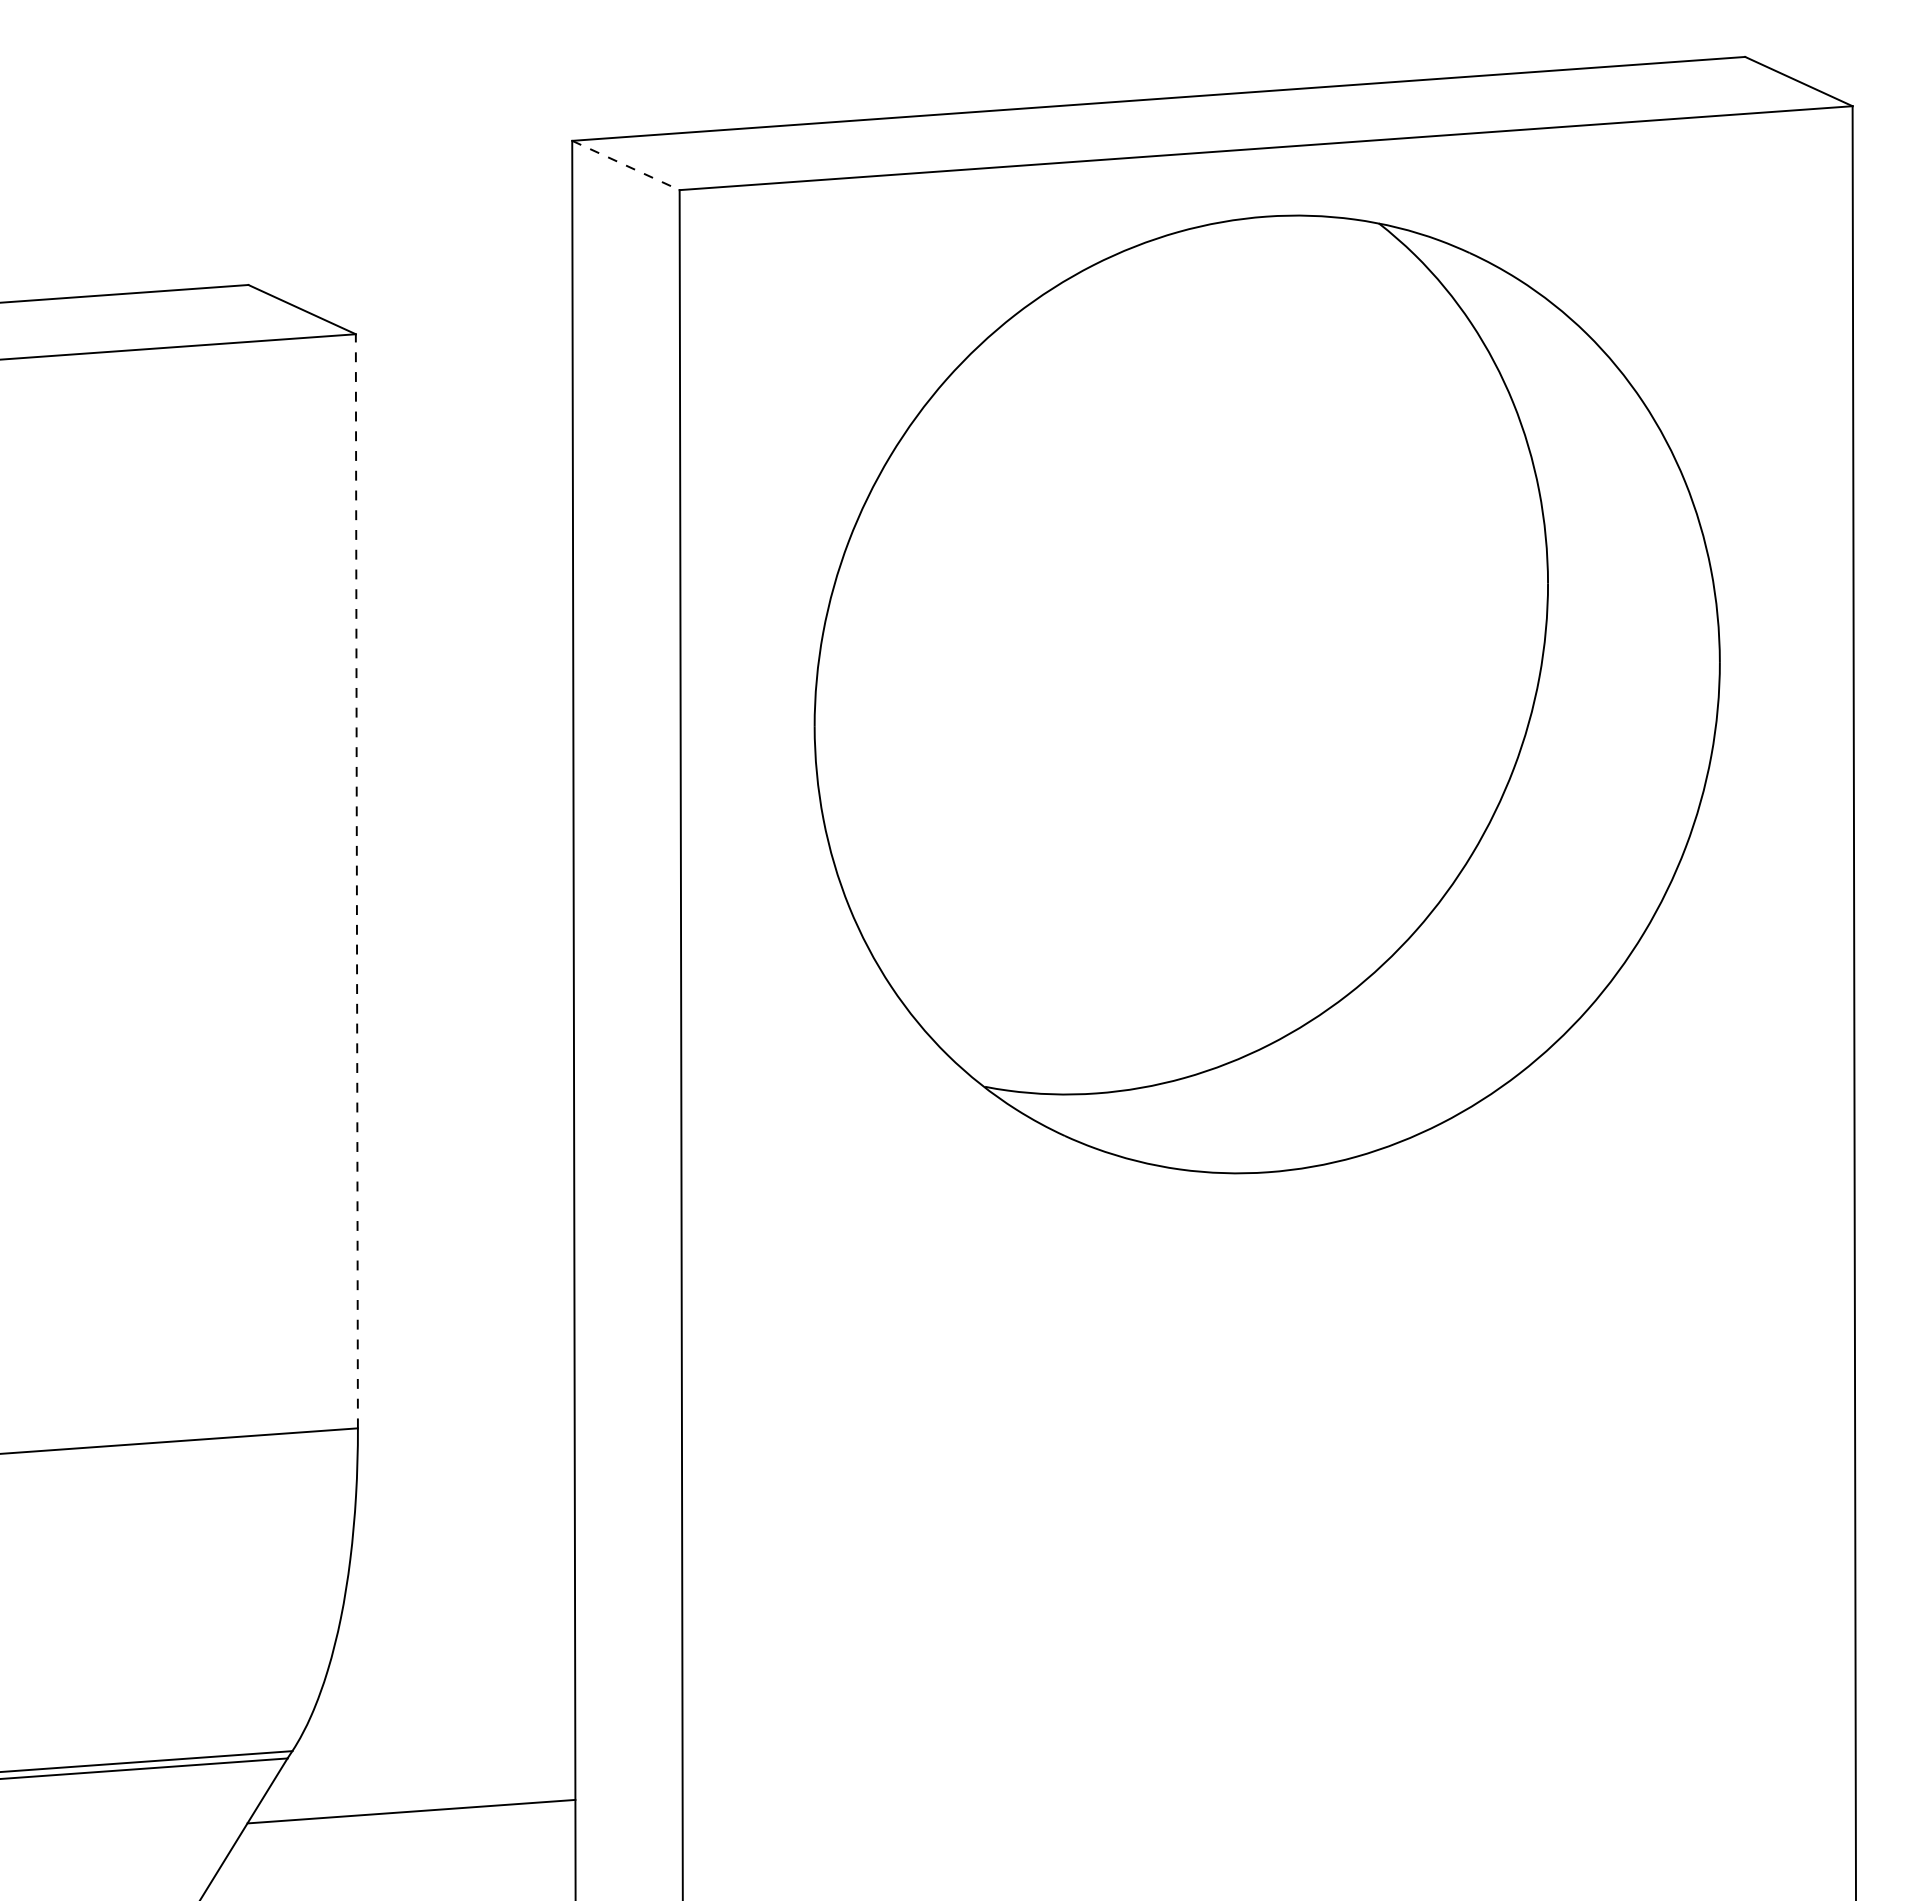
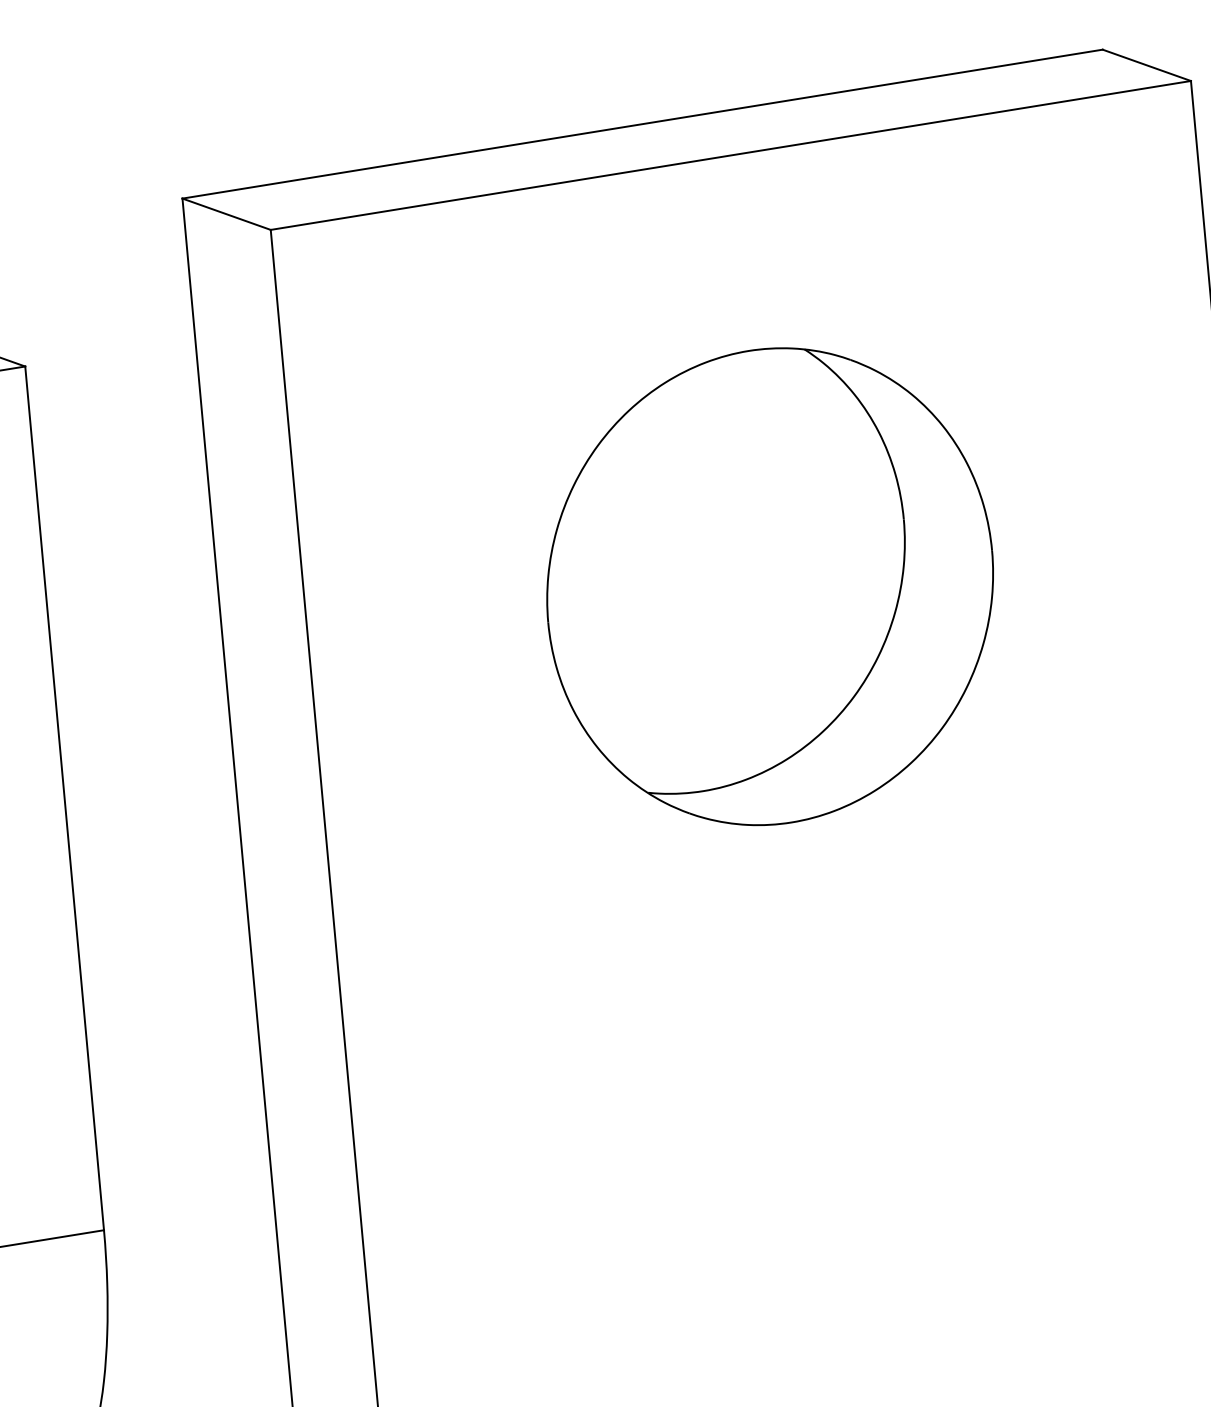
line: (626, 165) -> (227, 214), dashed -> solid
part: (1266, 694) -> (769, 586), size x0.62
line: (356, 880) -> (64, 797), dashed -> solid

